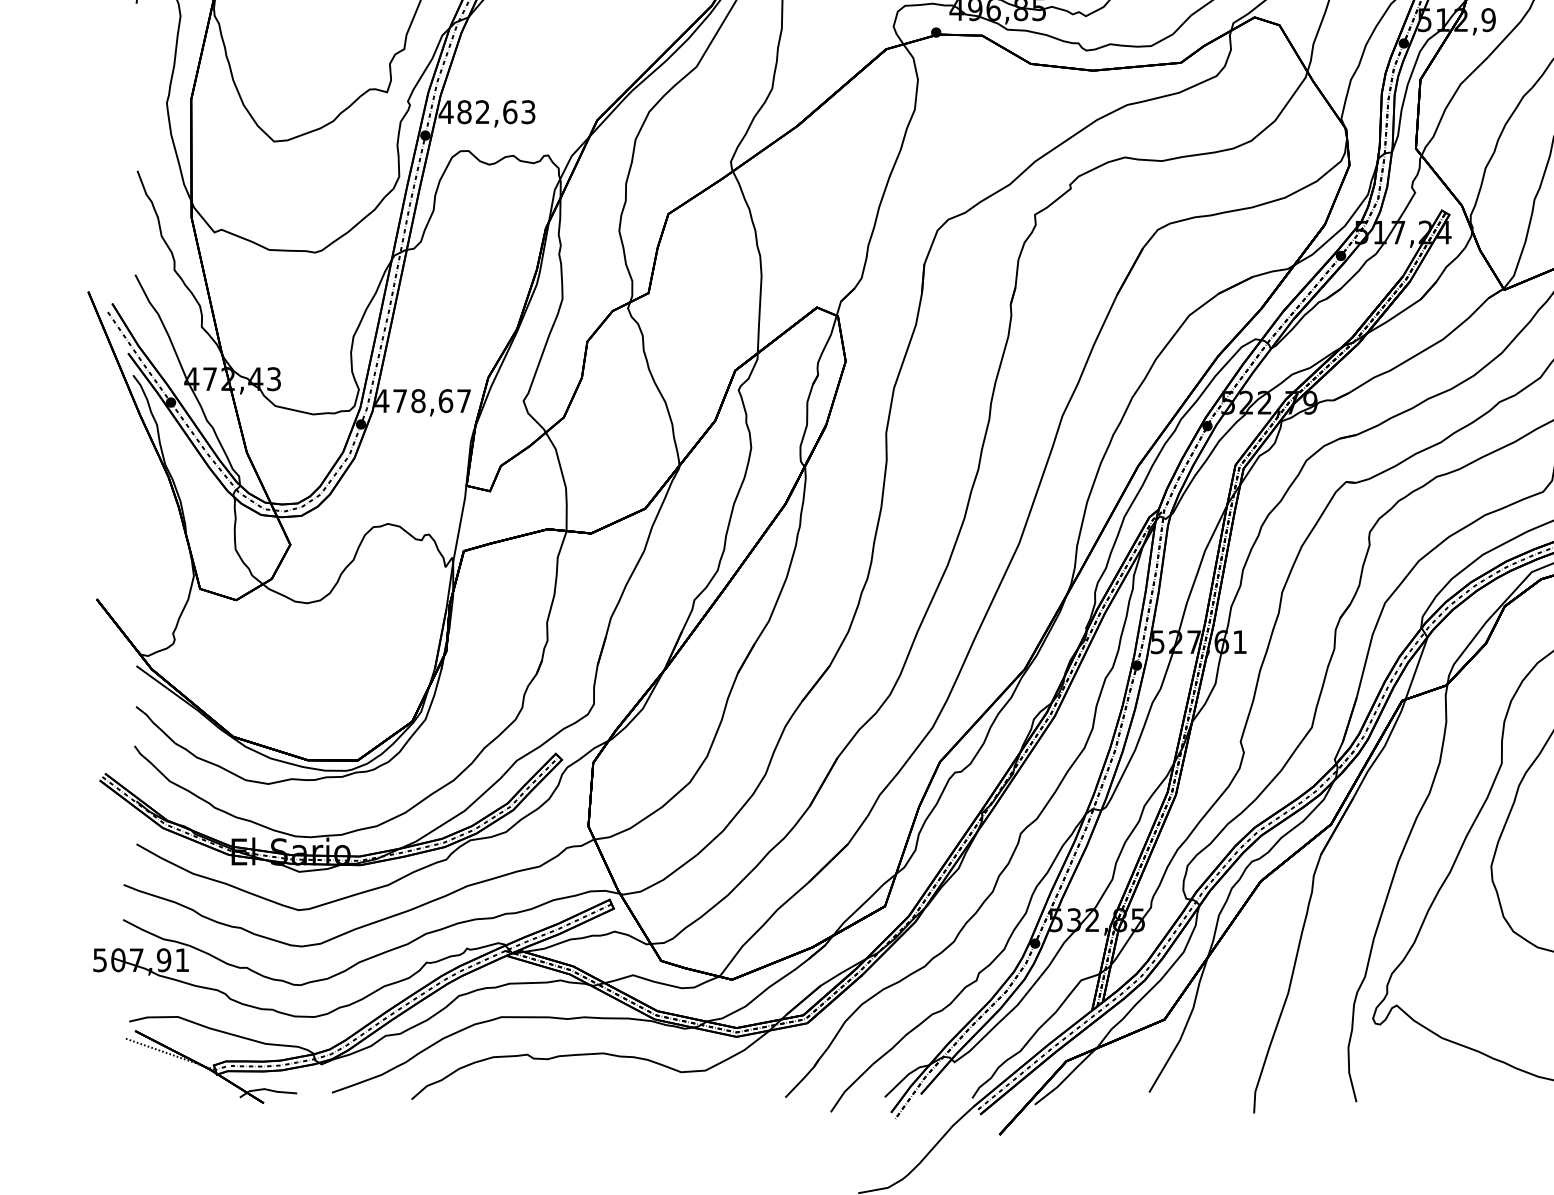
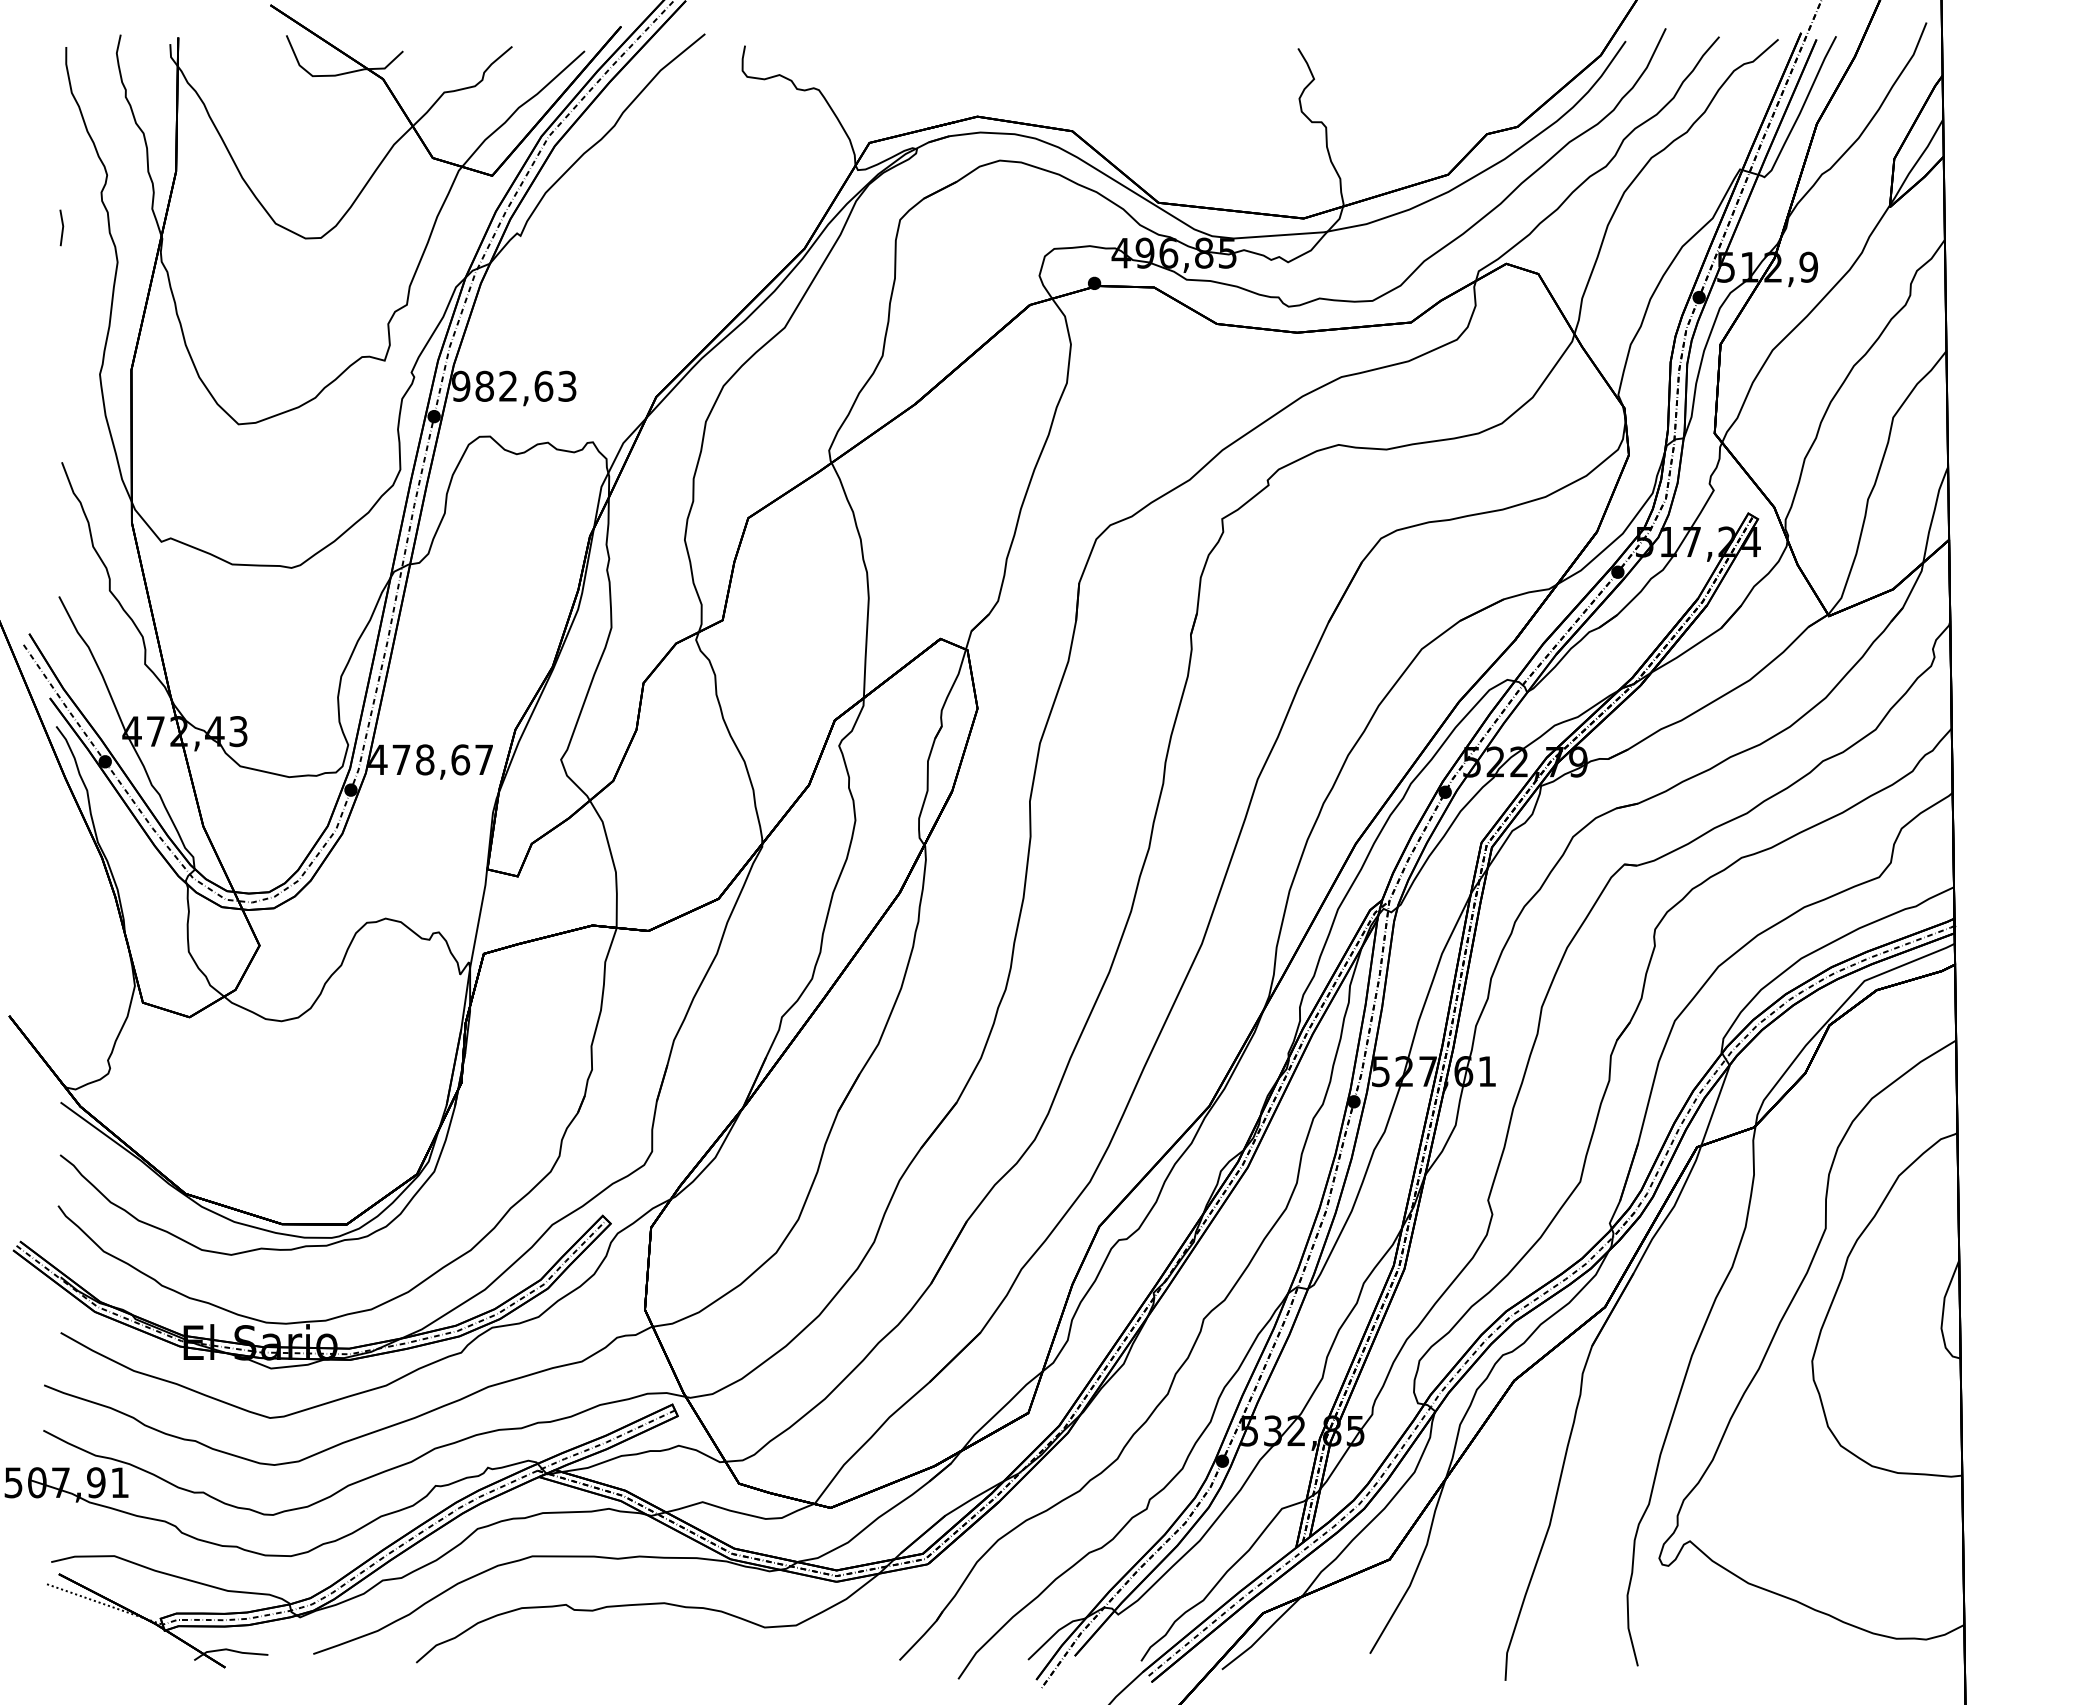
text: (445, 111) -> (460, 385), 482,63 -> 982,63

